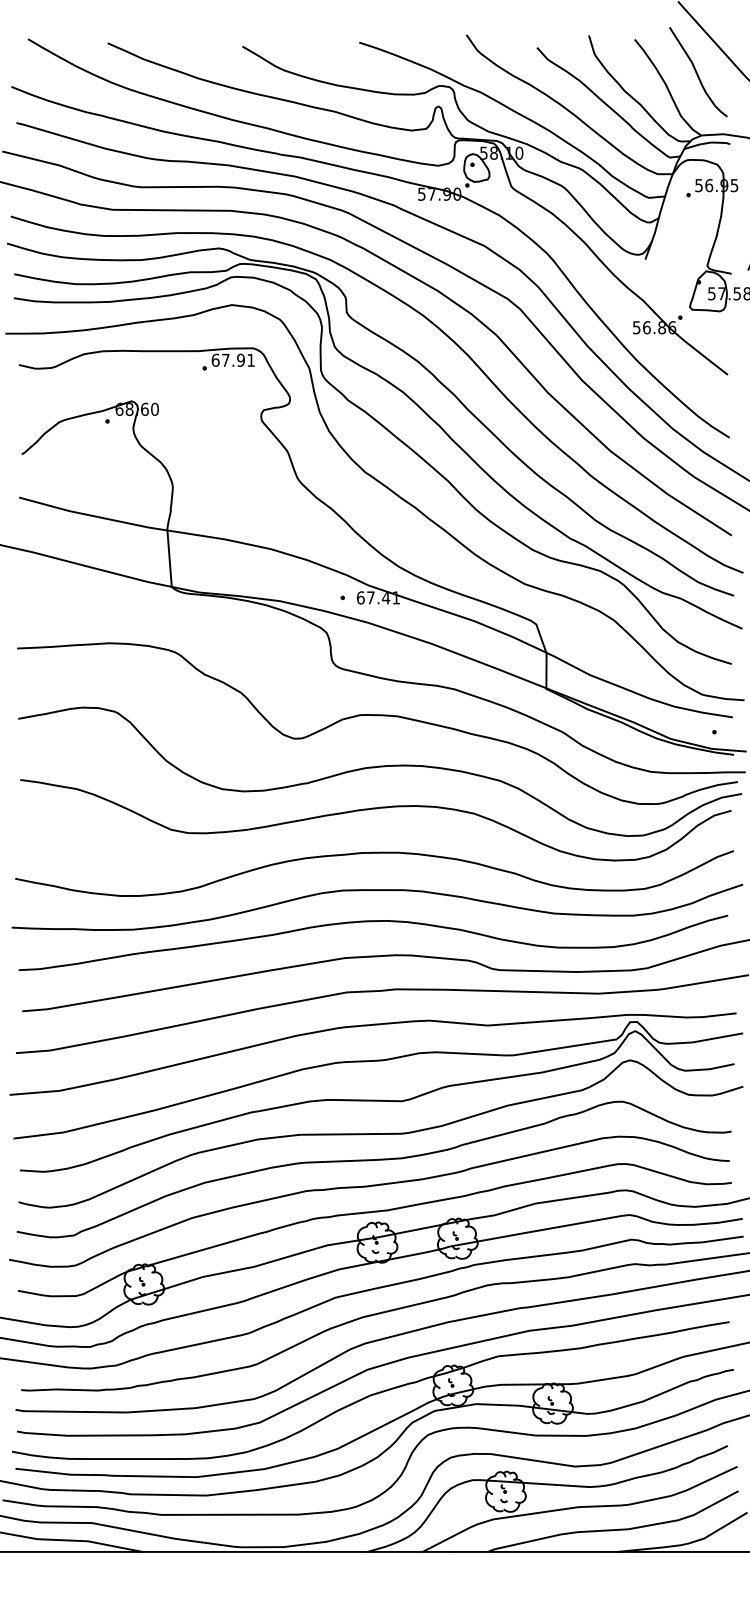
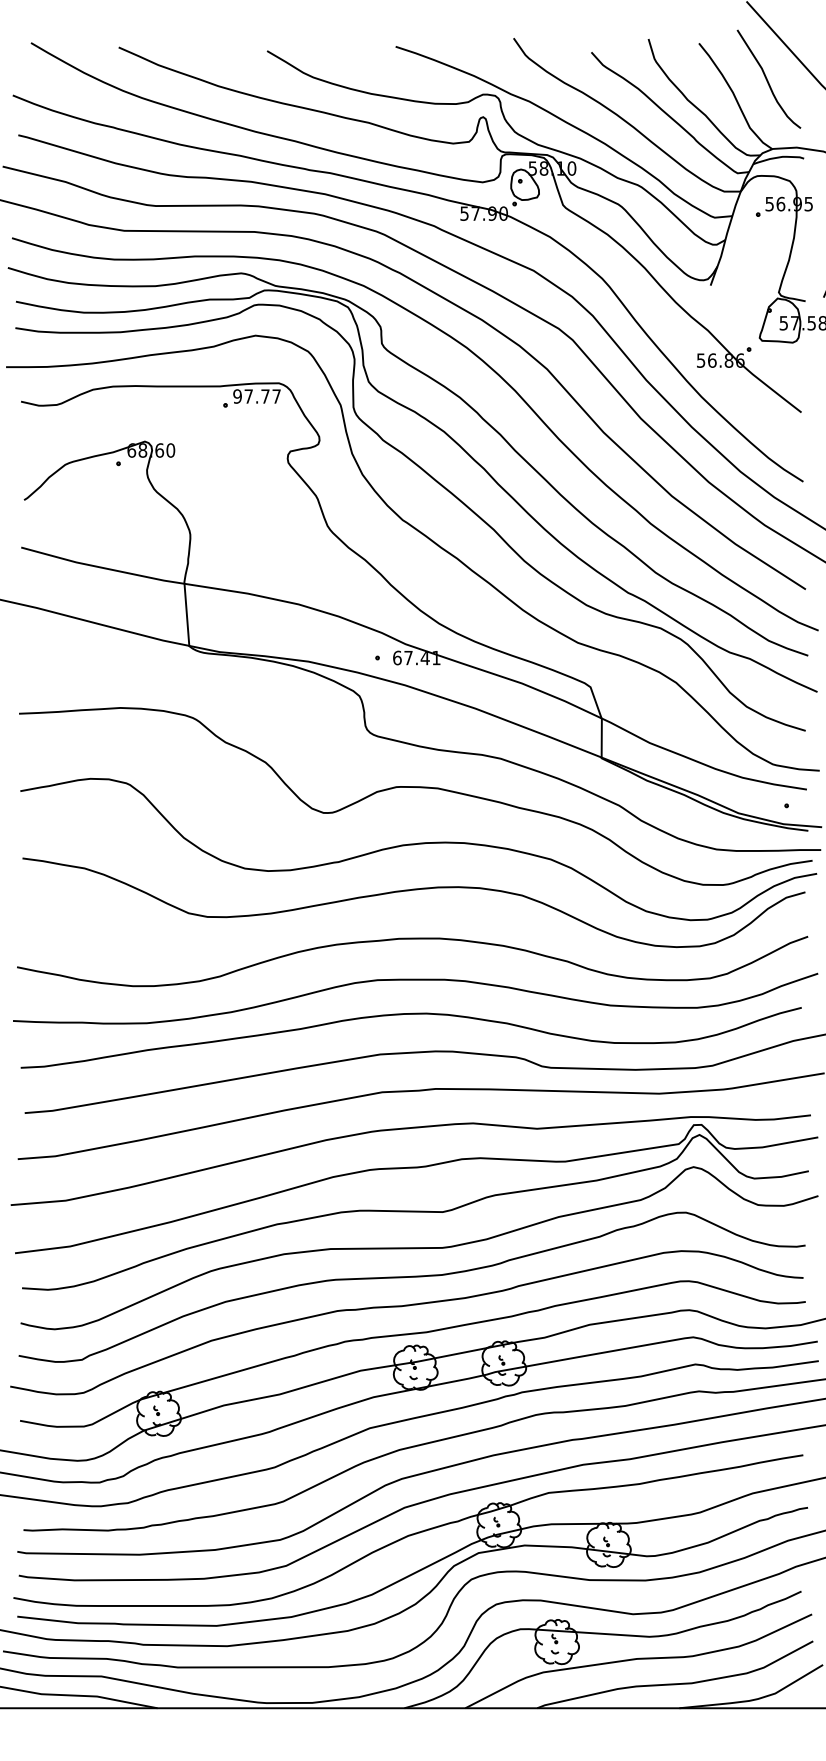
text: (232, 359) -> (256, 395), 67.91 -> 97.77

